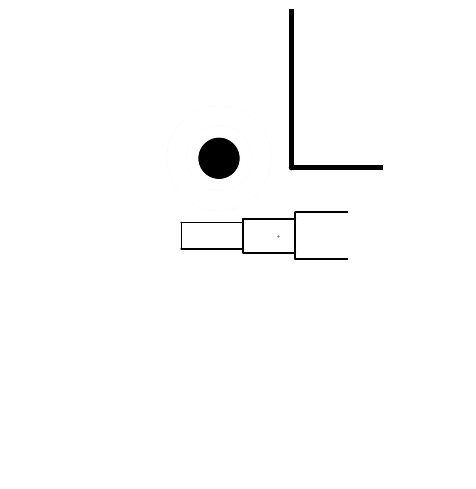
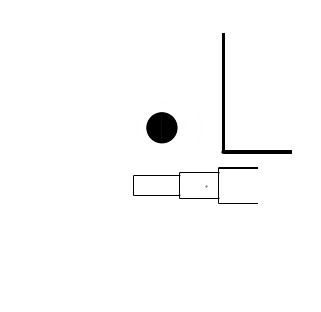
part: (293, 89) -> (224, 93), moved

